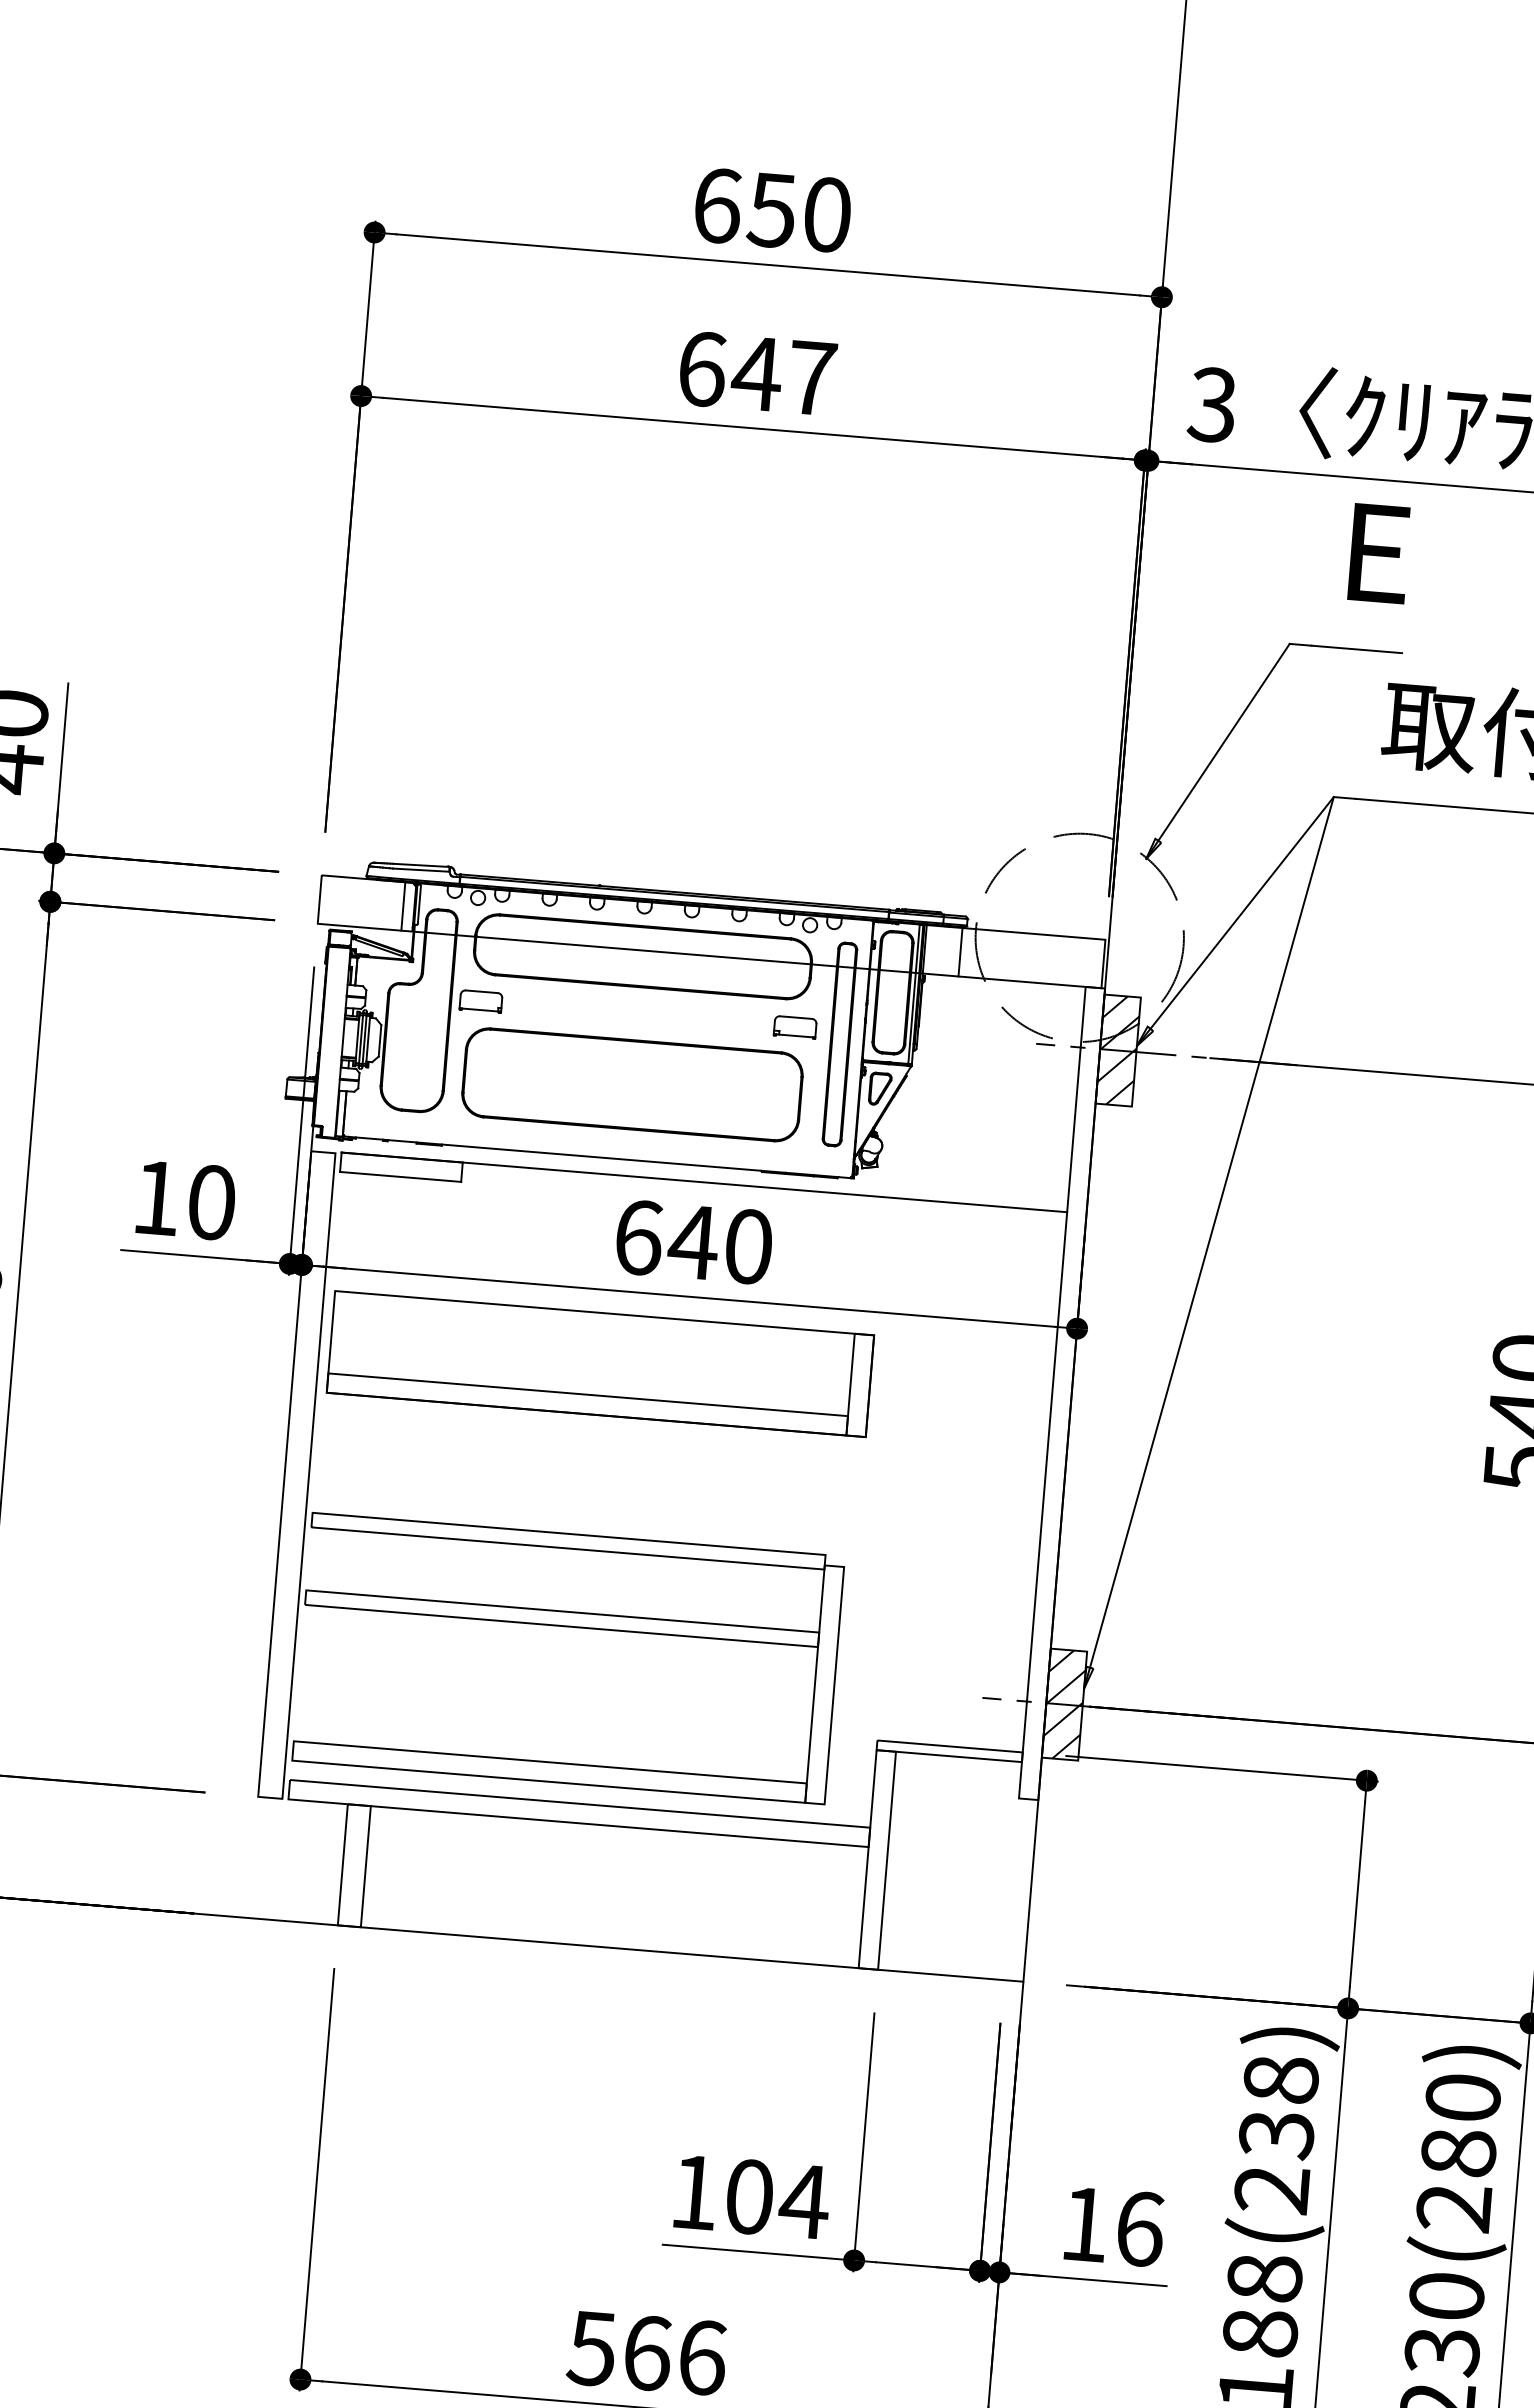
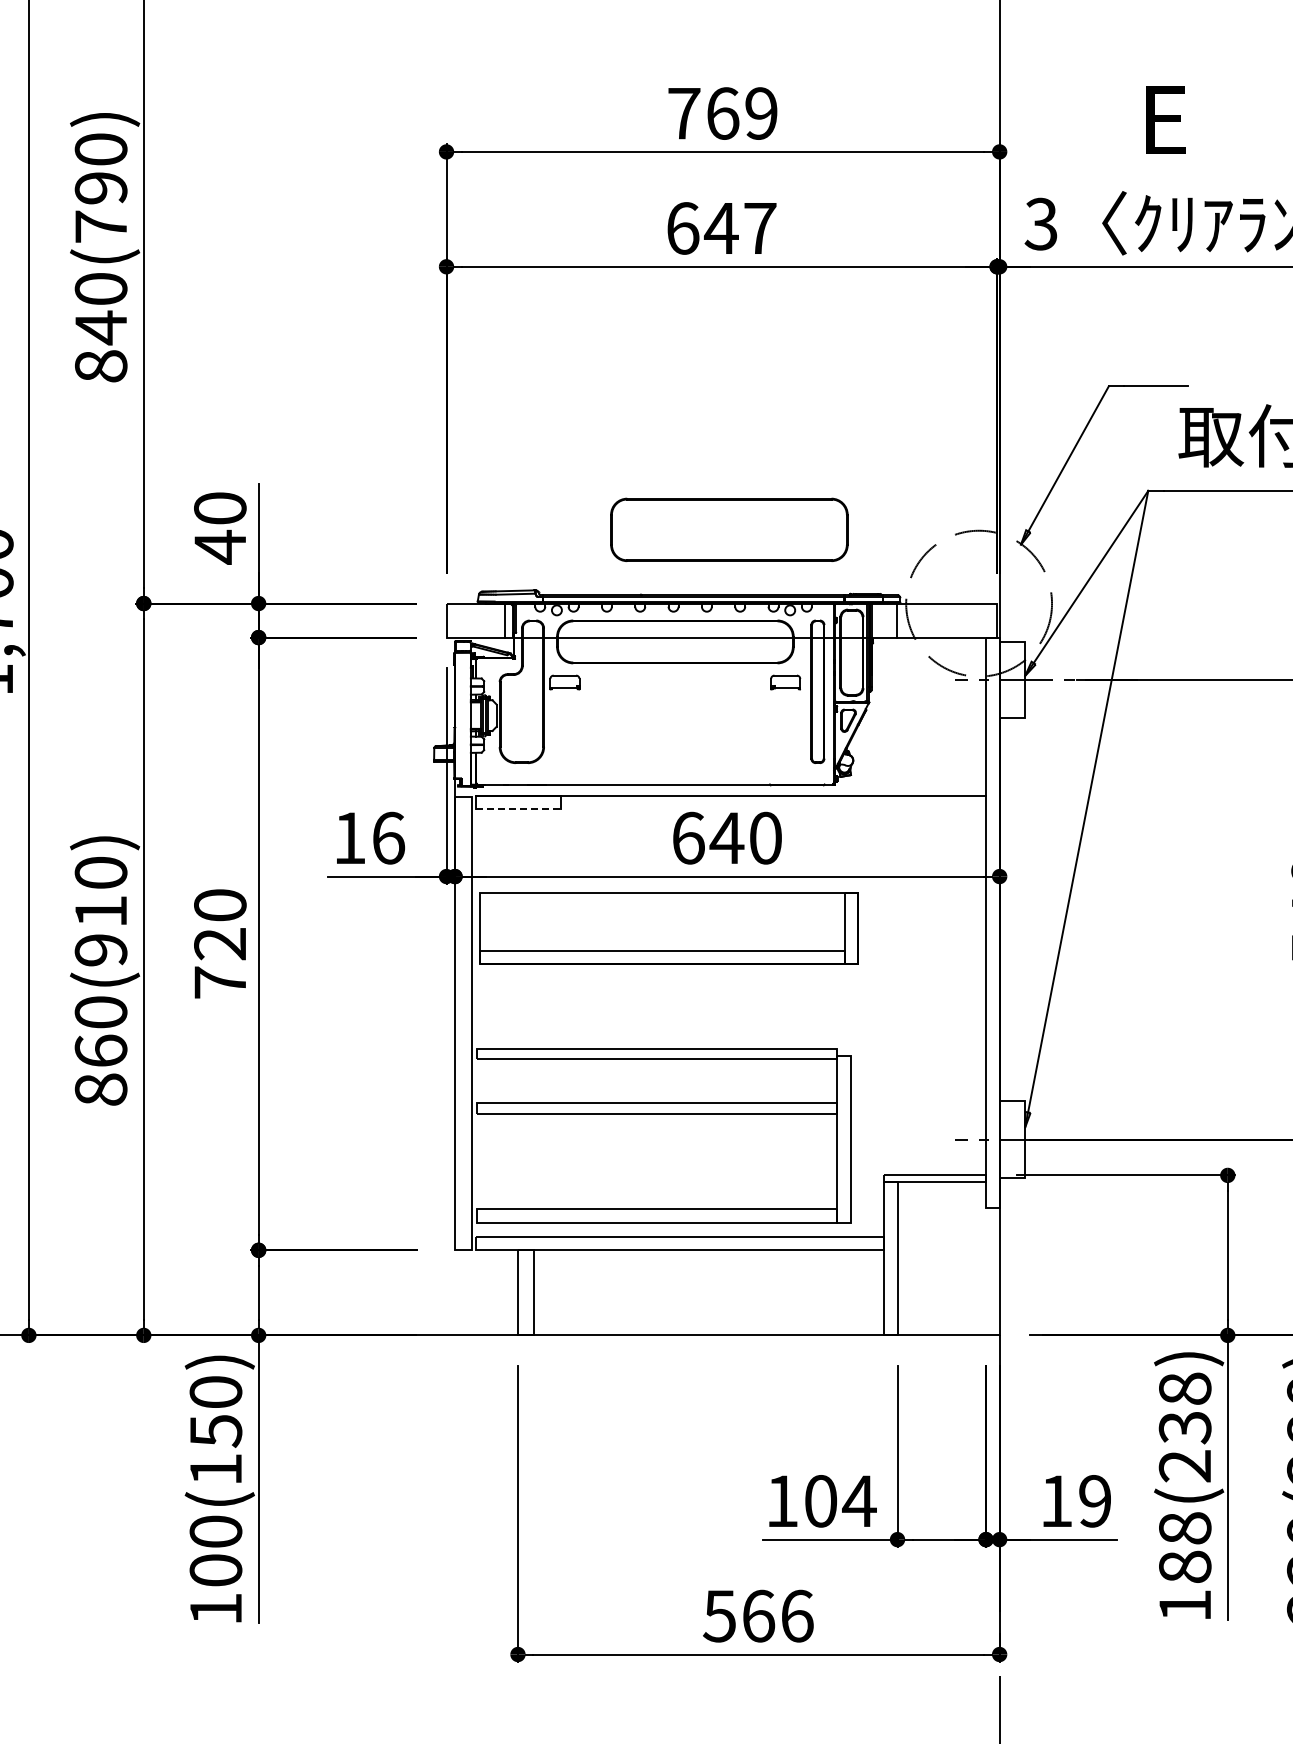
text: (771, 210) -> (722, 113), 650 -> 769
text: (1378, 552) -> (1165, 119), moved
hatch: (1118, 1049) -> (1012, 679), removed
part: (632, 1084) -> (729, 529), moved
line: (400, 1176) -> (518, 809), solid -> dashed
text: (213, 1201) -> (389, 837), 10 -> 16
hatch: (1064, 1704) -> (1012, 1139), removed
text: (1140, 2229) -> (1095, 1501), 16 -> 19

